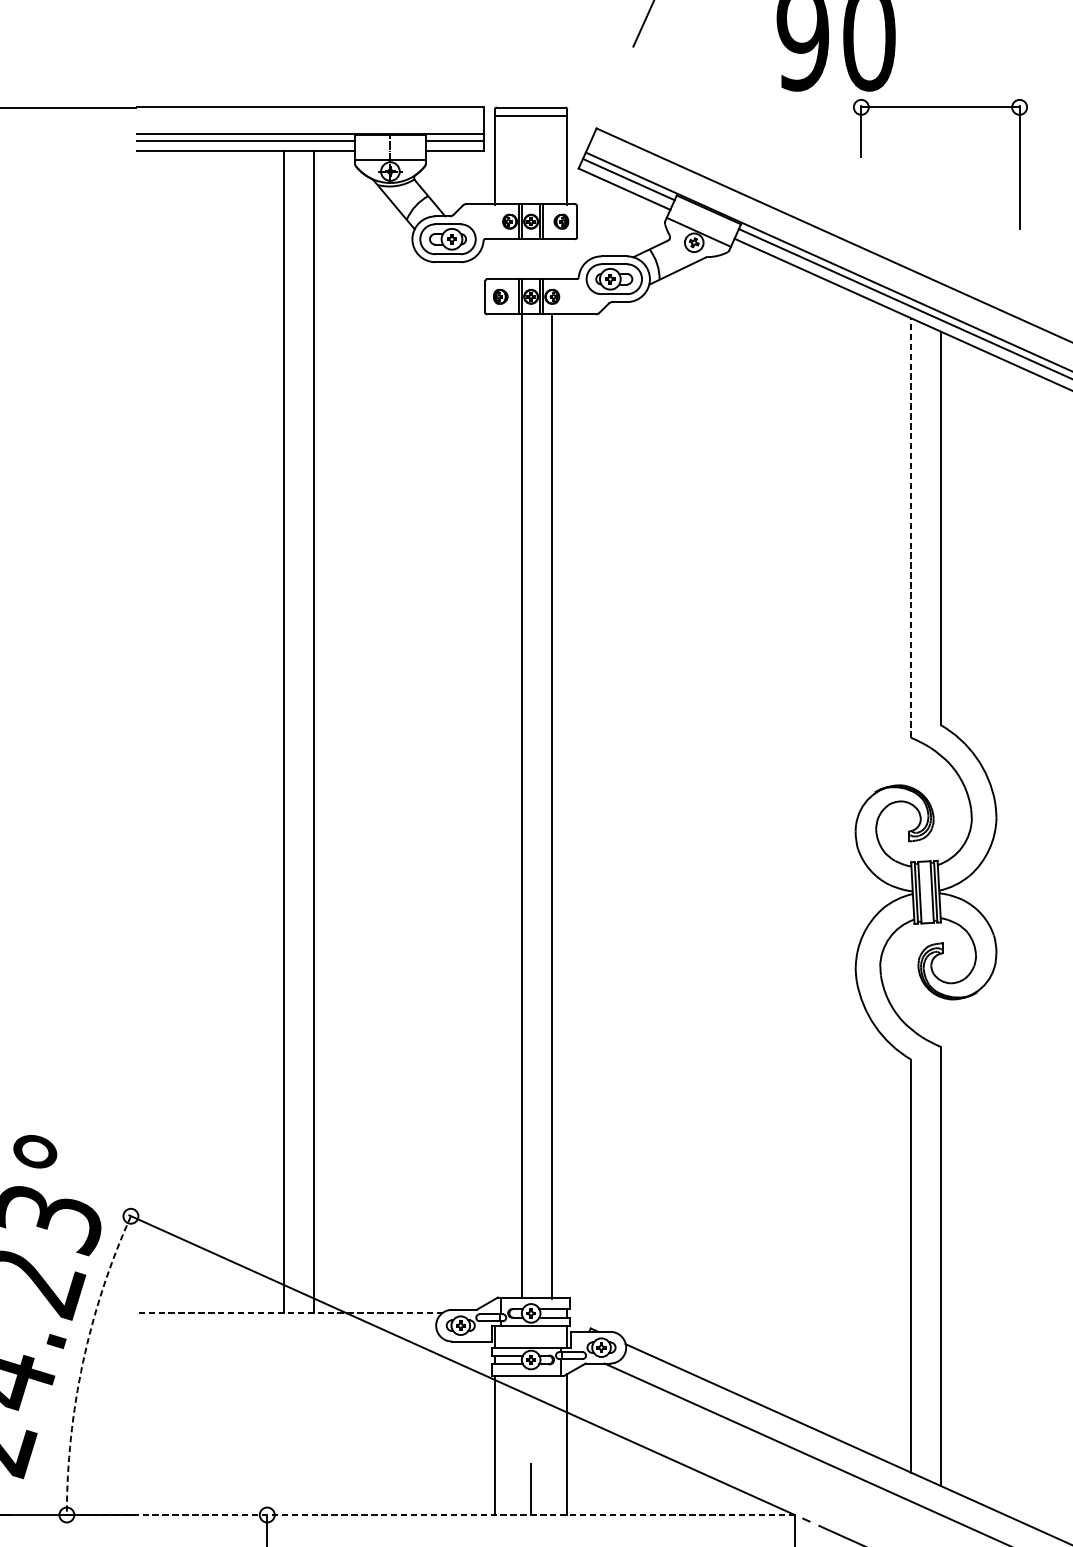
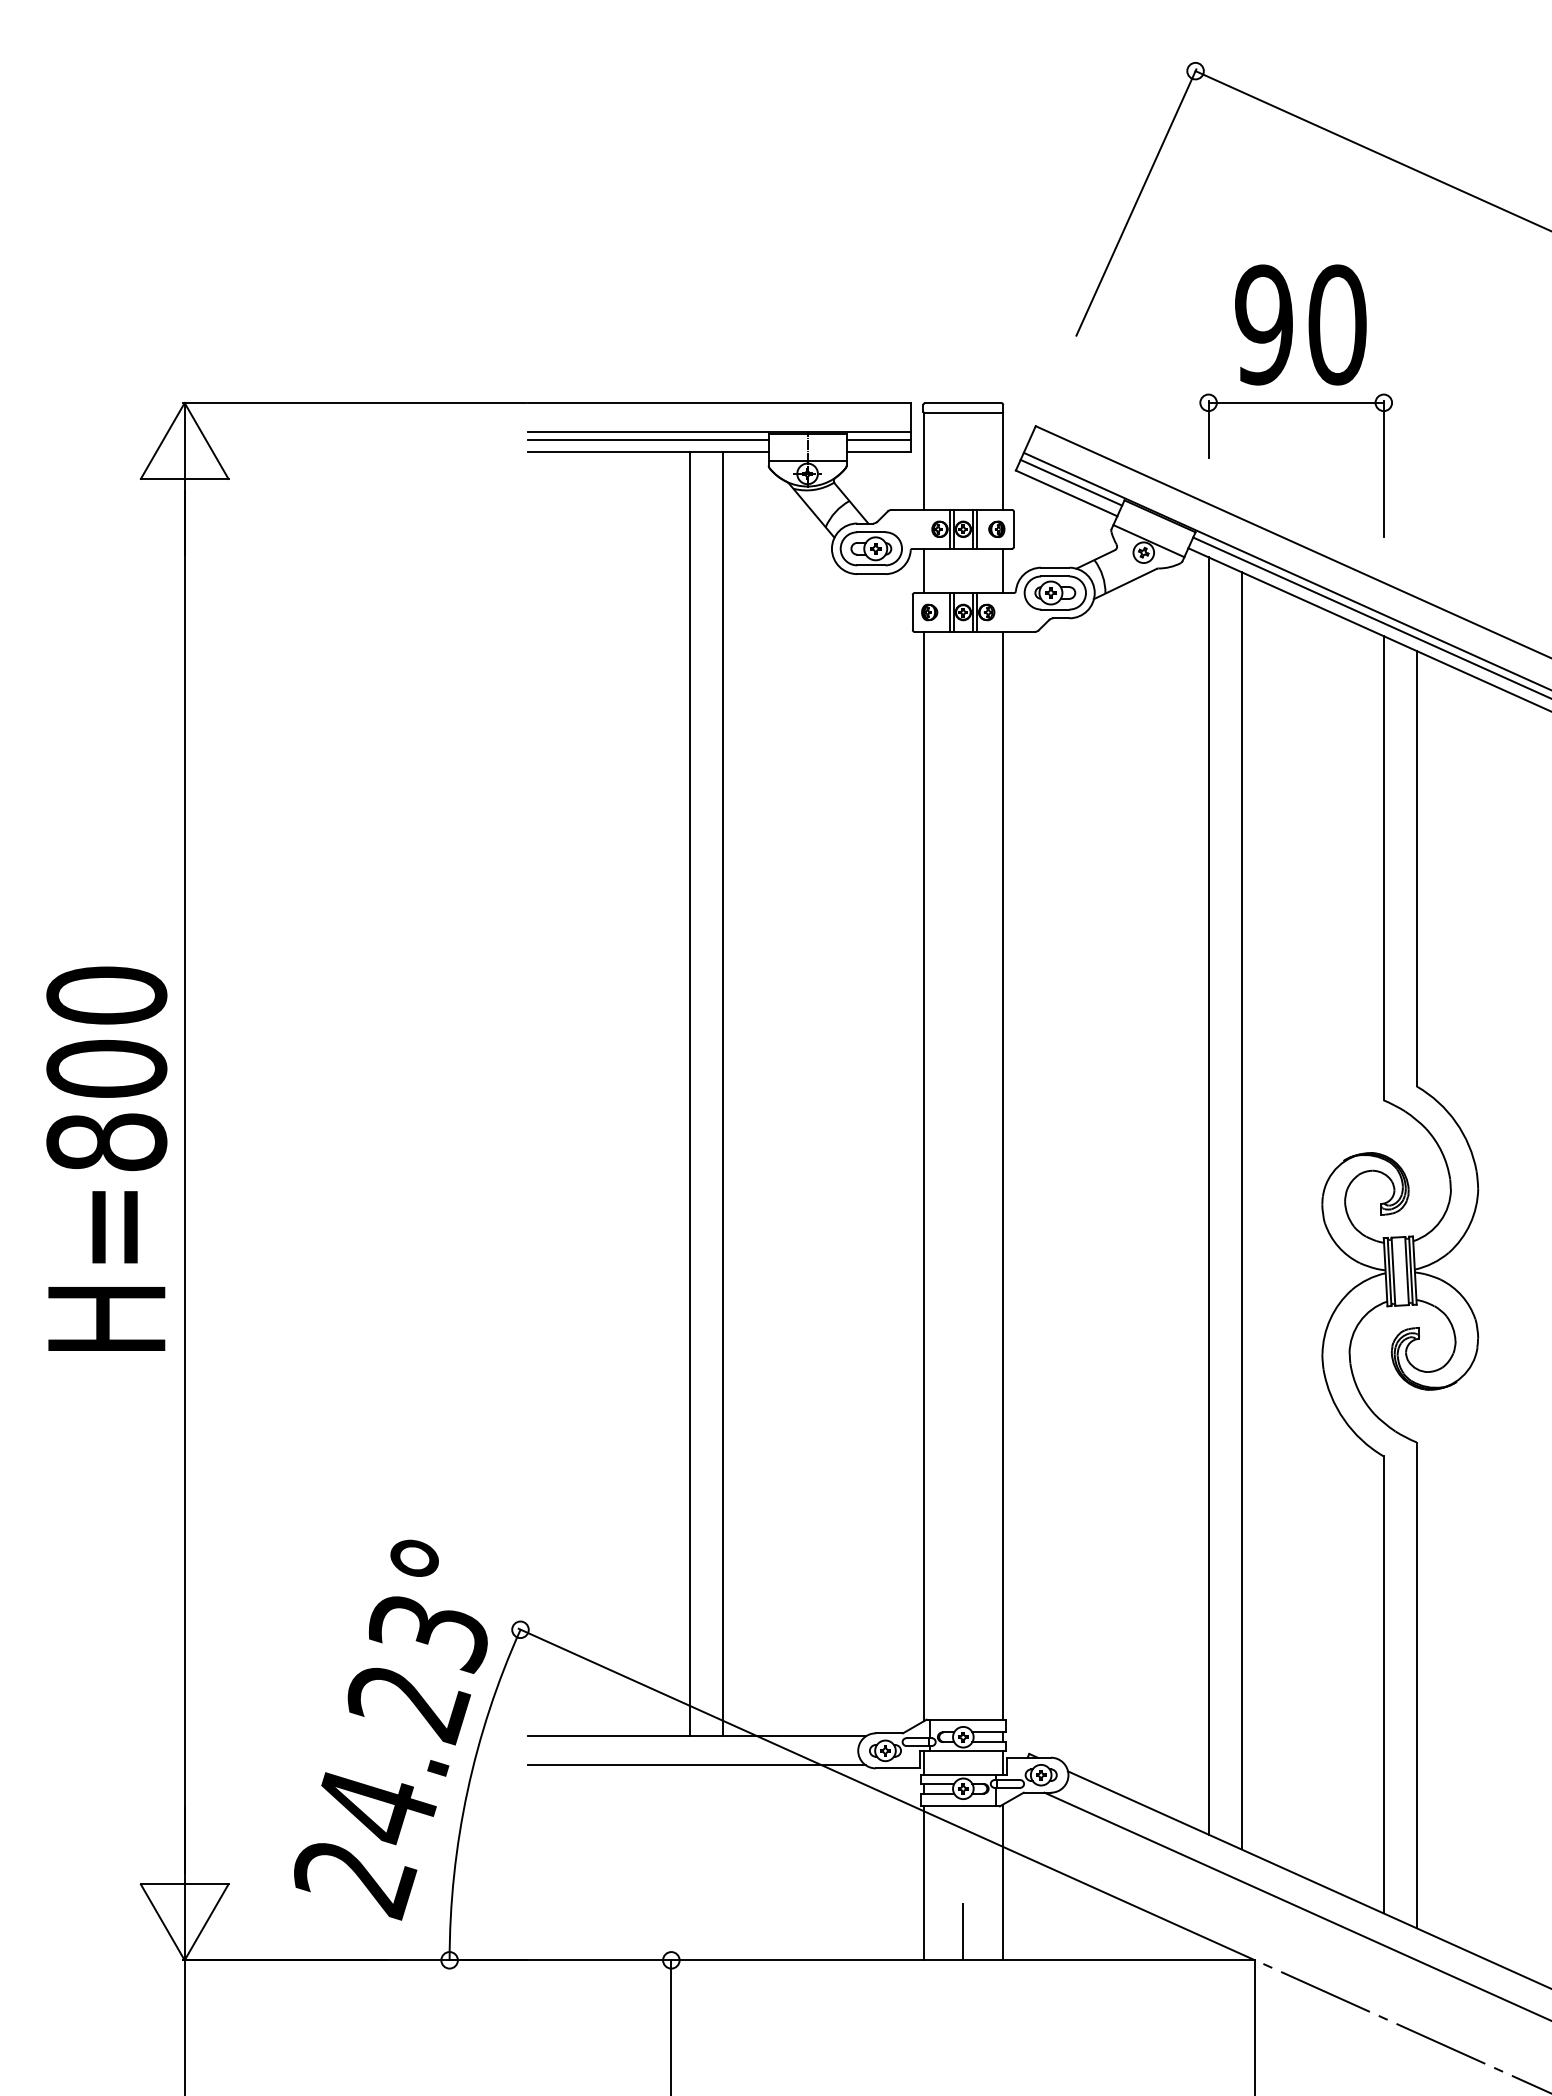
part: (939, 107) -> (1295, 403), moved
line: (495, 258) -> (923, 570), added
line: (566, 258) -> (1002, 570), added
line: (910, 527) -> (1383, 867), dashed -> solid
line: (521, 805) -> (1002, 1175), moved
line: (551, 806) -> (923, 1176), moved
line: (752, 823) -> (1208, 1195), added
line: (782, 837) -> (1241, 1210), added
line: (289, 1312) -> (696, 1736), dashed -> solid
line: (289, 1338) -> (696, 1765), added
arc: (83, 1362) -> (467, 1791), dashed -> solid
line: (442, 1515) -> (865, 1960), dashed -> solid

